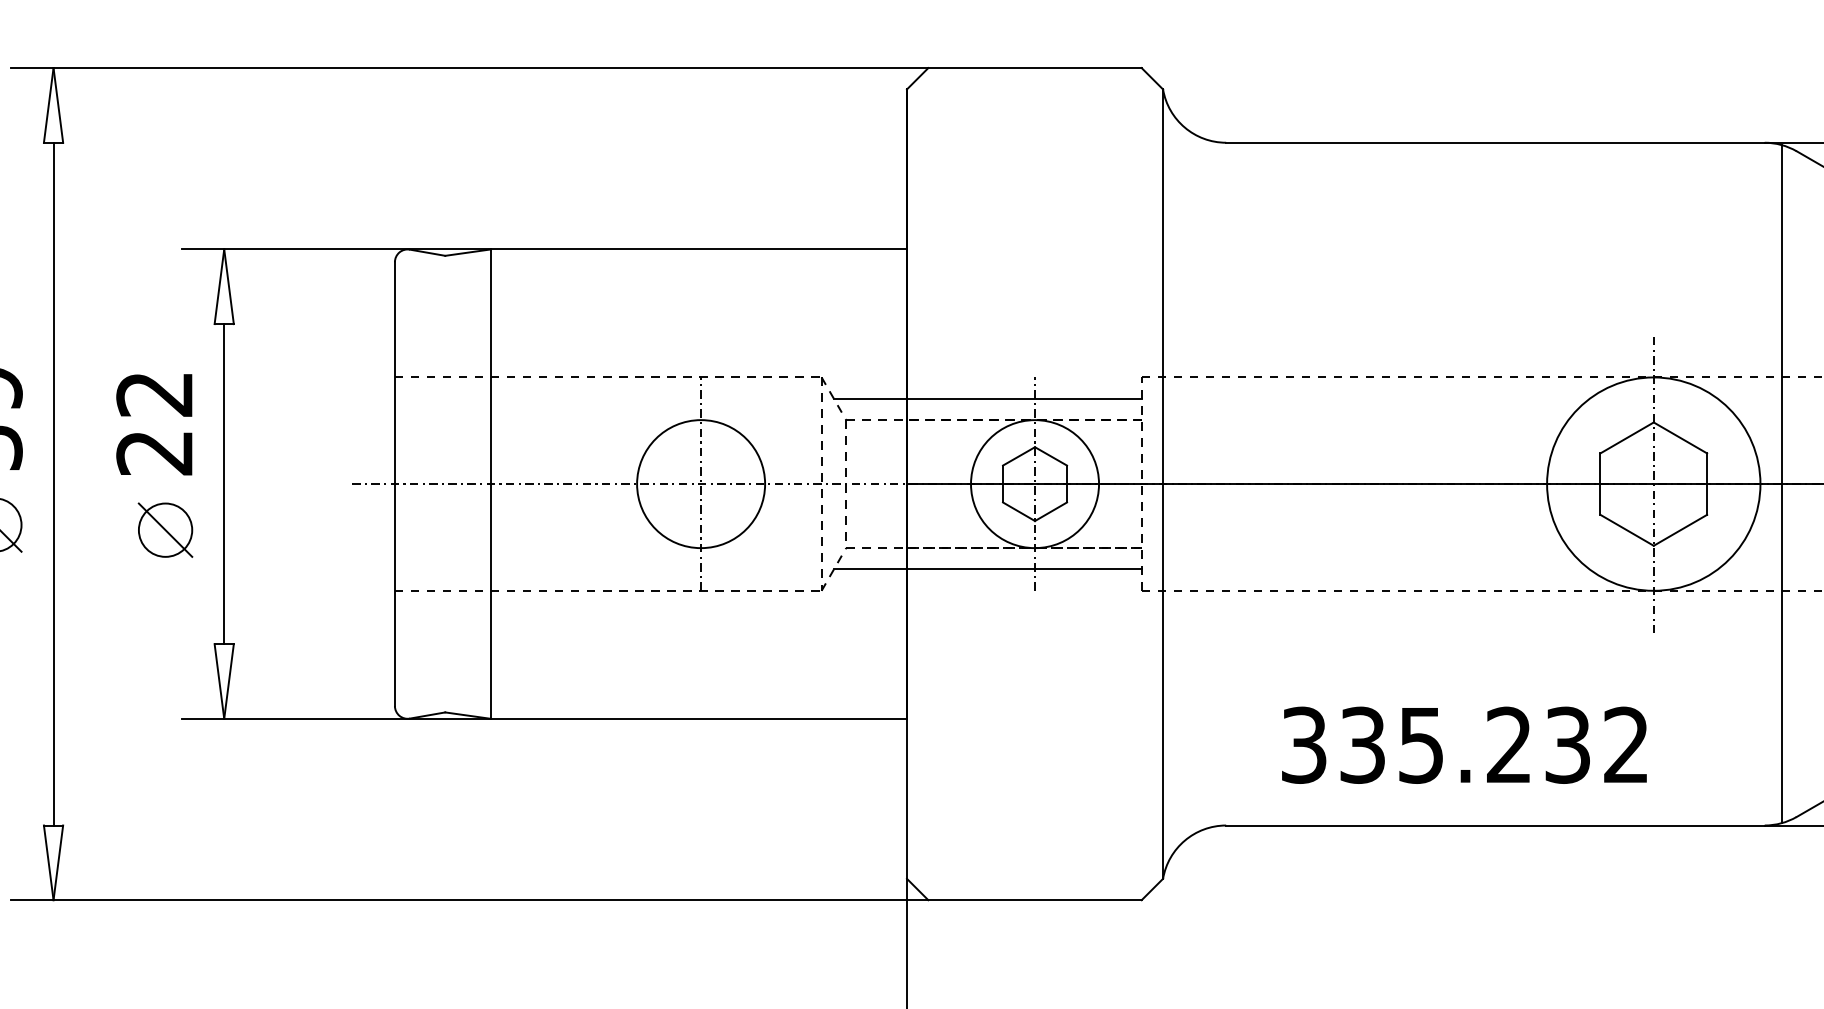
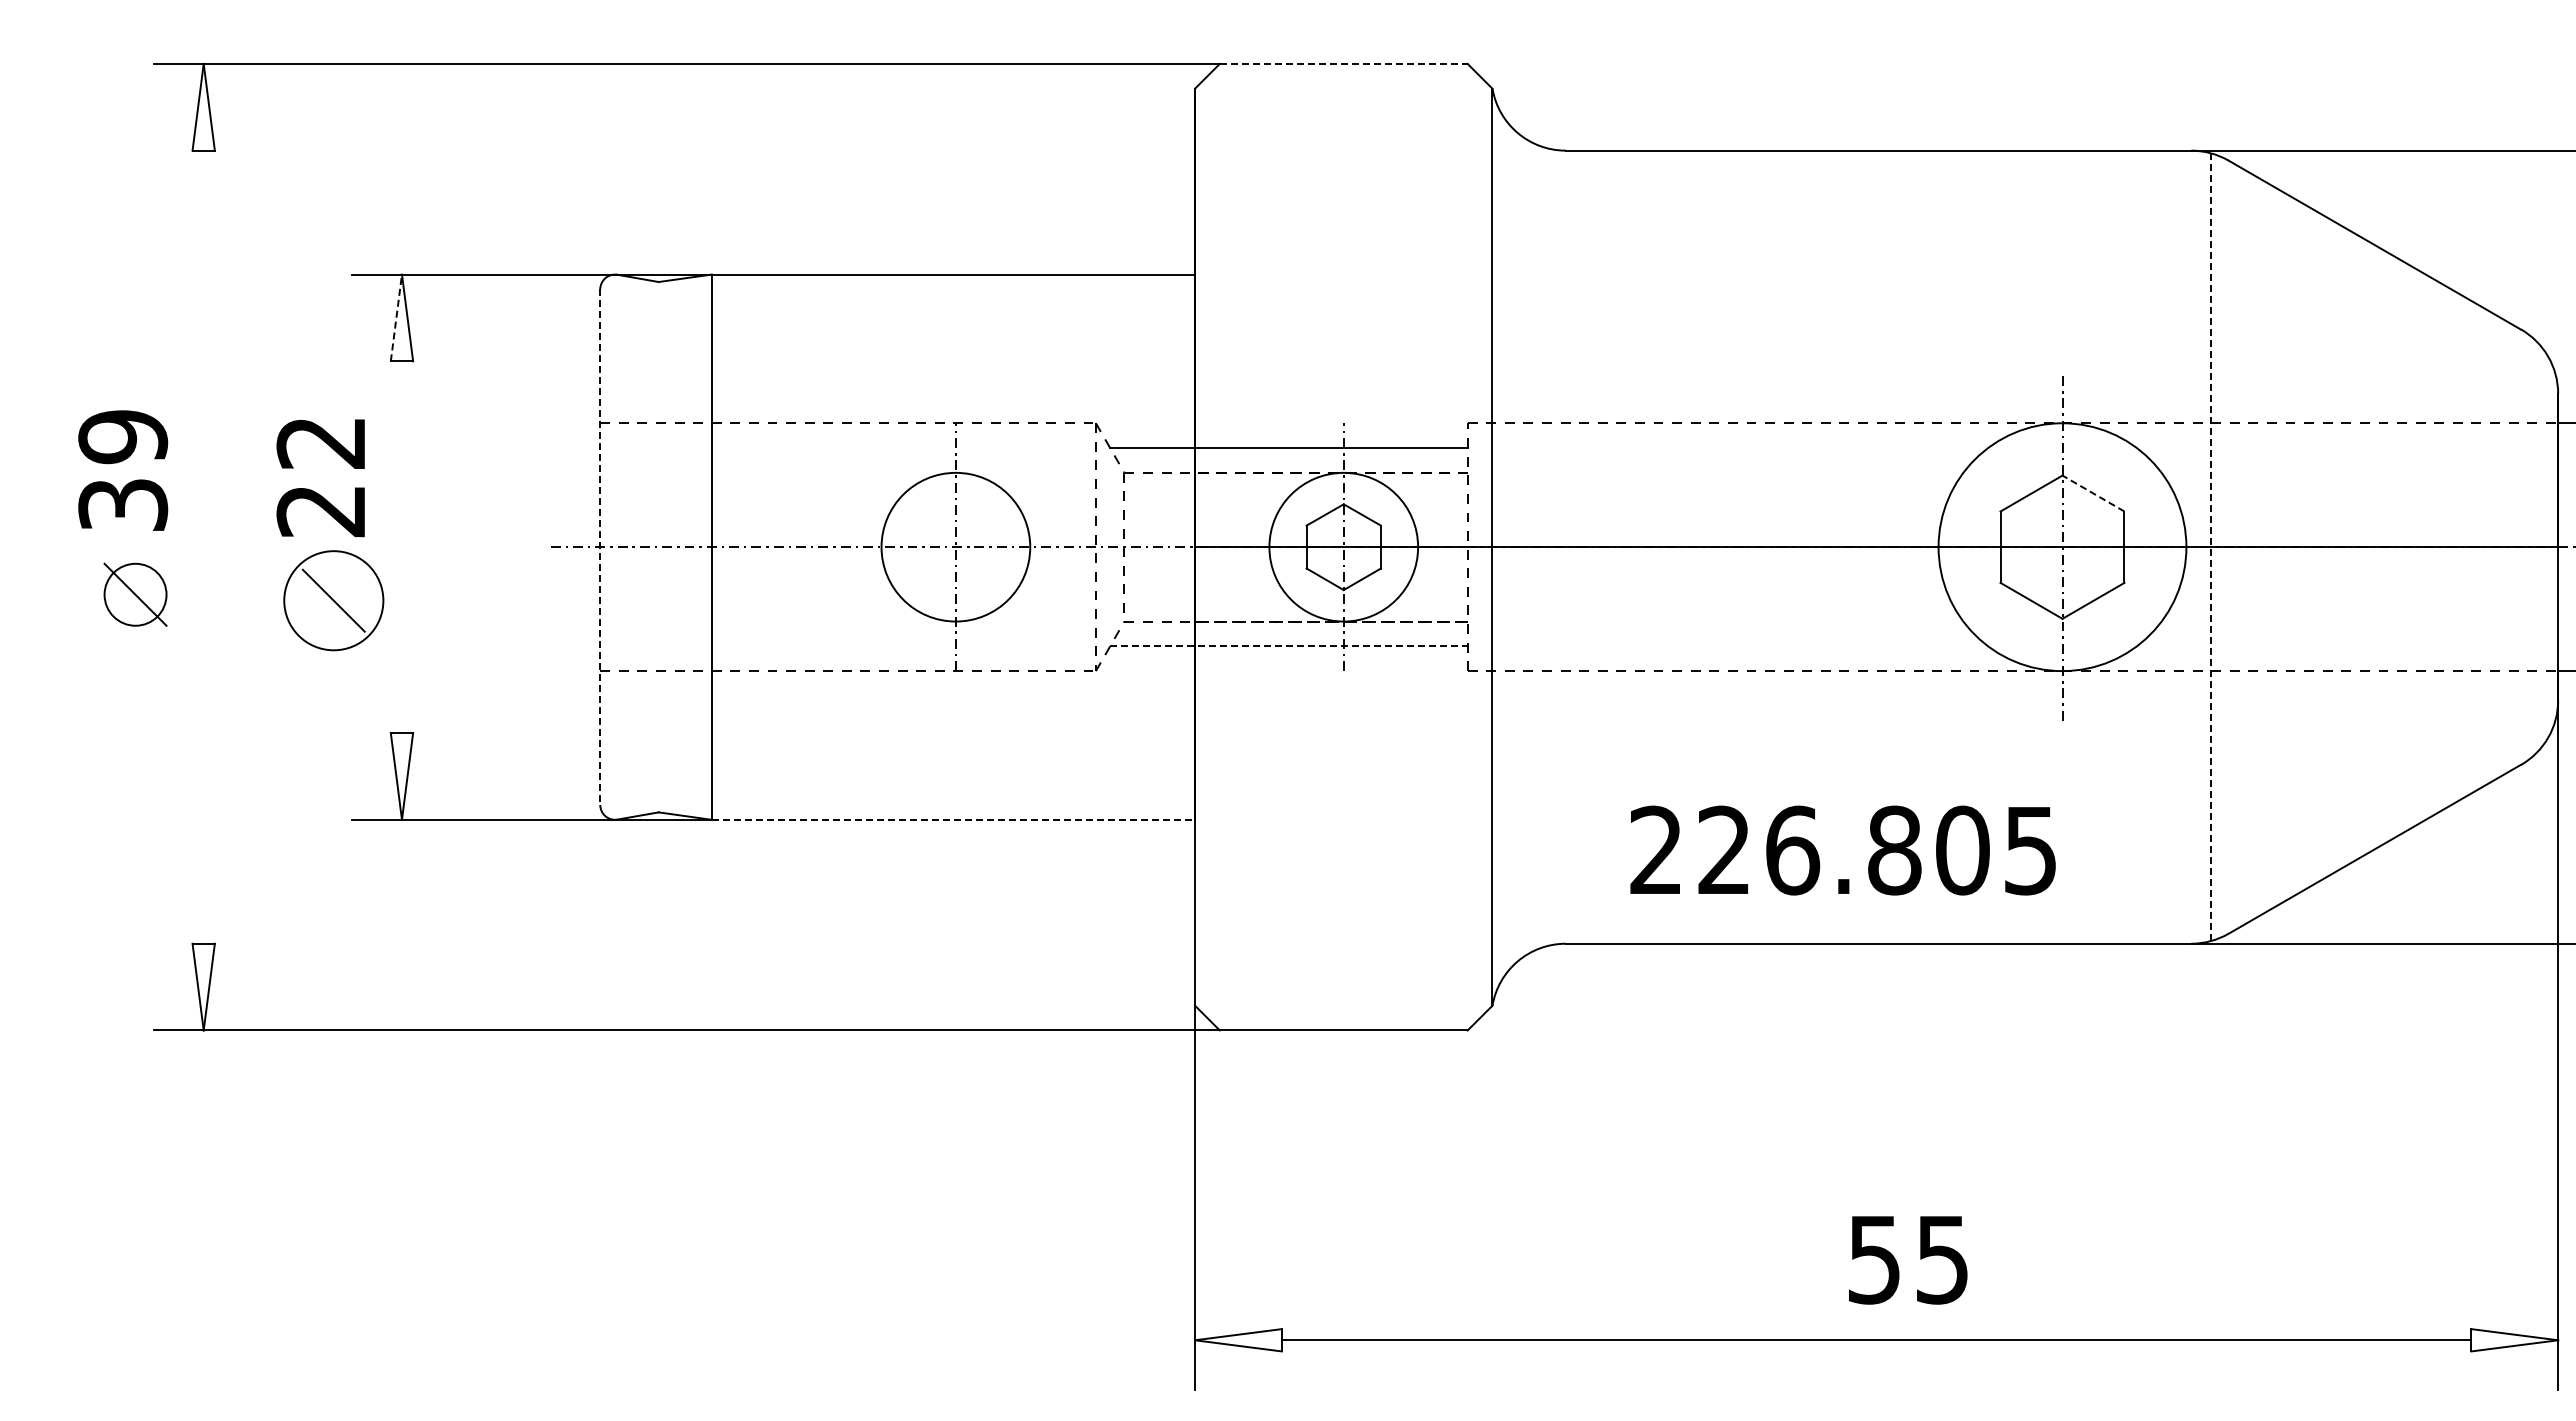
line: (1034, 67) -> (1343, 63), solid -> dashed
line: (219, 286) -> (396, 317), solid -> dashed
line: (1680, 437) -> (2093, 493), solid -> dashed
line: (53, 483) -> (203, 546), removed
line: (223, 484) -> (401, 547), removed
line: (395, 484) -> (600, 547), solid -> dashed
line: (1782, 484) -> (2211, 547), solid -> dashed
circle: (165, 530) -> (333, 600), size x1.6
line: (987, 569) -> (1288, 646), solid -> dashed
line: (699, 718) -> (953, 819), solid -> dashed
text: (1464, 745) -> (1842, 850), 335.232 -> 226.805

